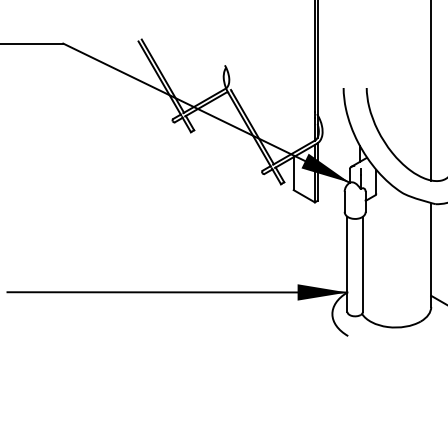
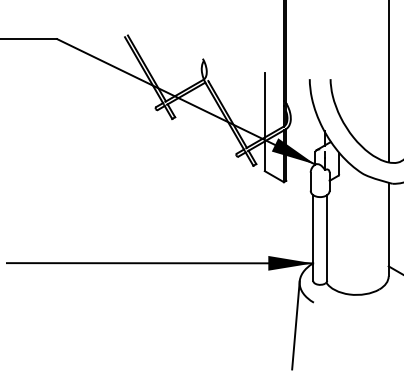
line: (293, 116) -> (264, 104), added
line: (327, 361) -> (295, 325), added

